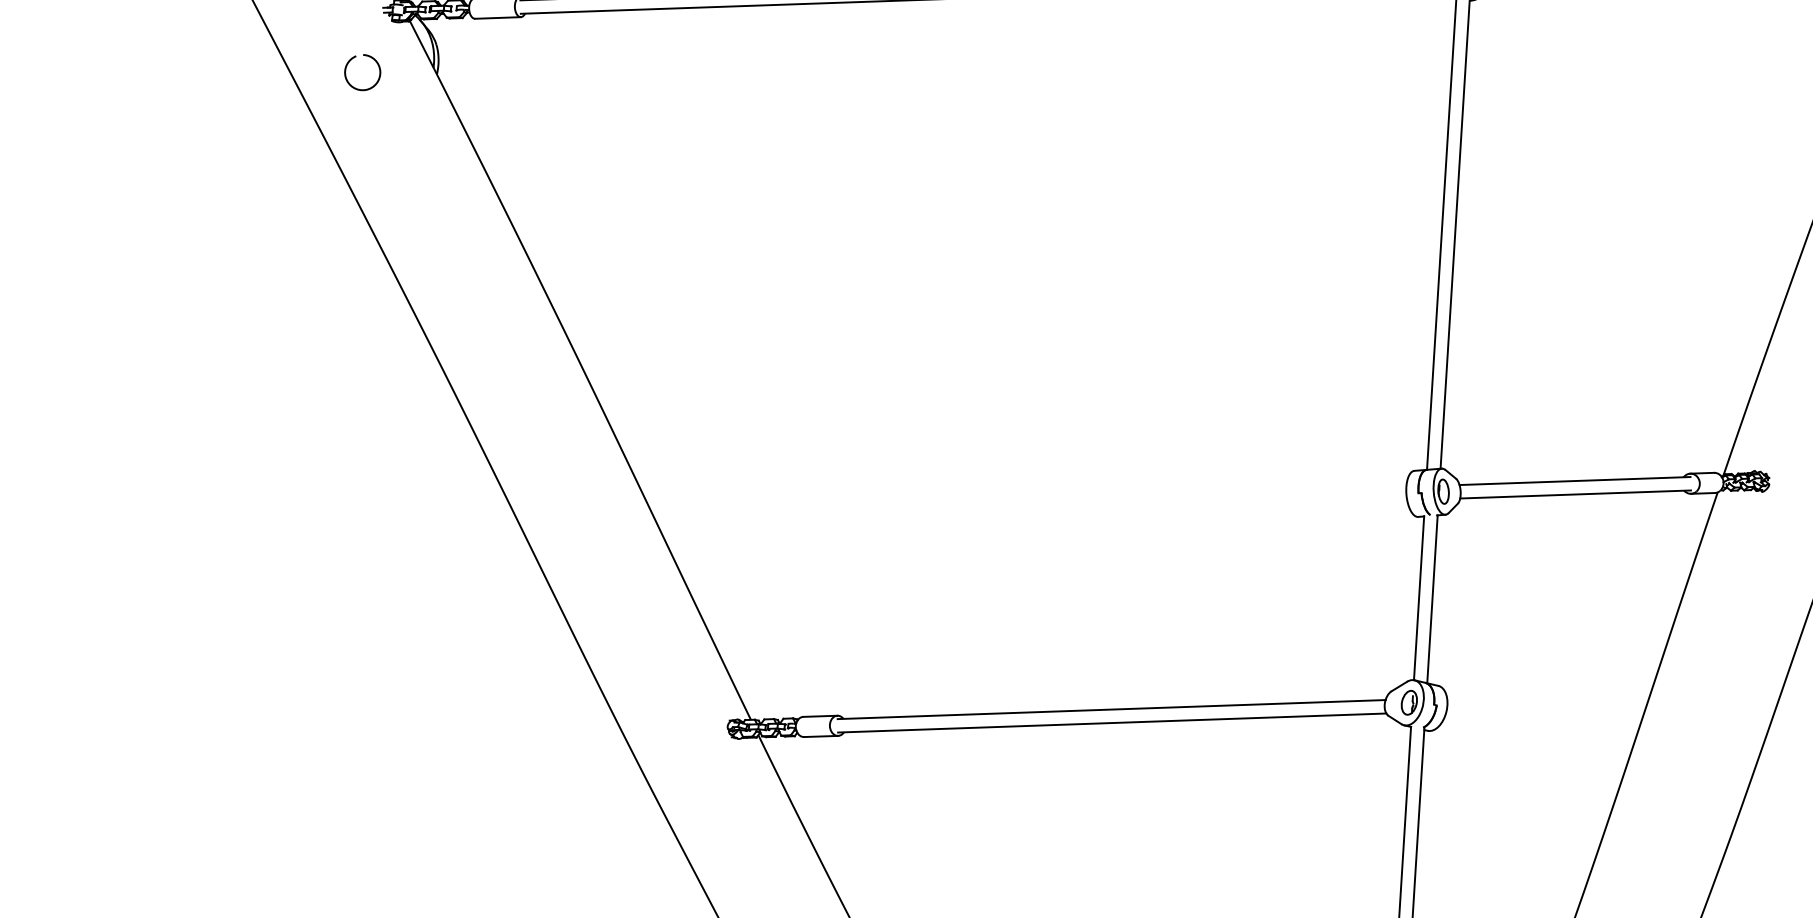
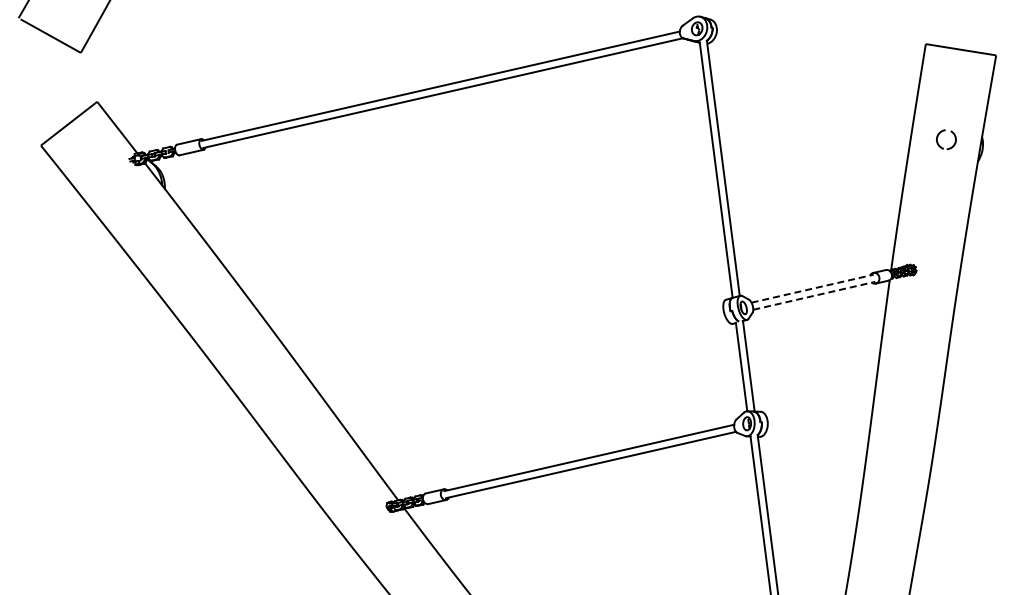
arc: (349, 64) -> (117, 192), removed
line: (1574, 480) -> (812, 288), solid -> dashed
line: (1576, 493) -> (814, 295), solid -> dashed

